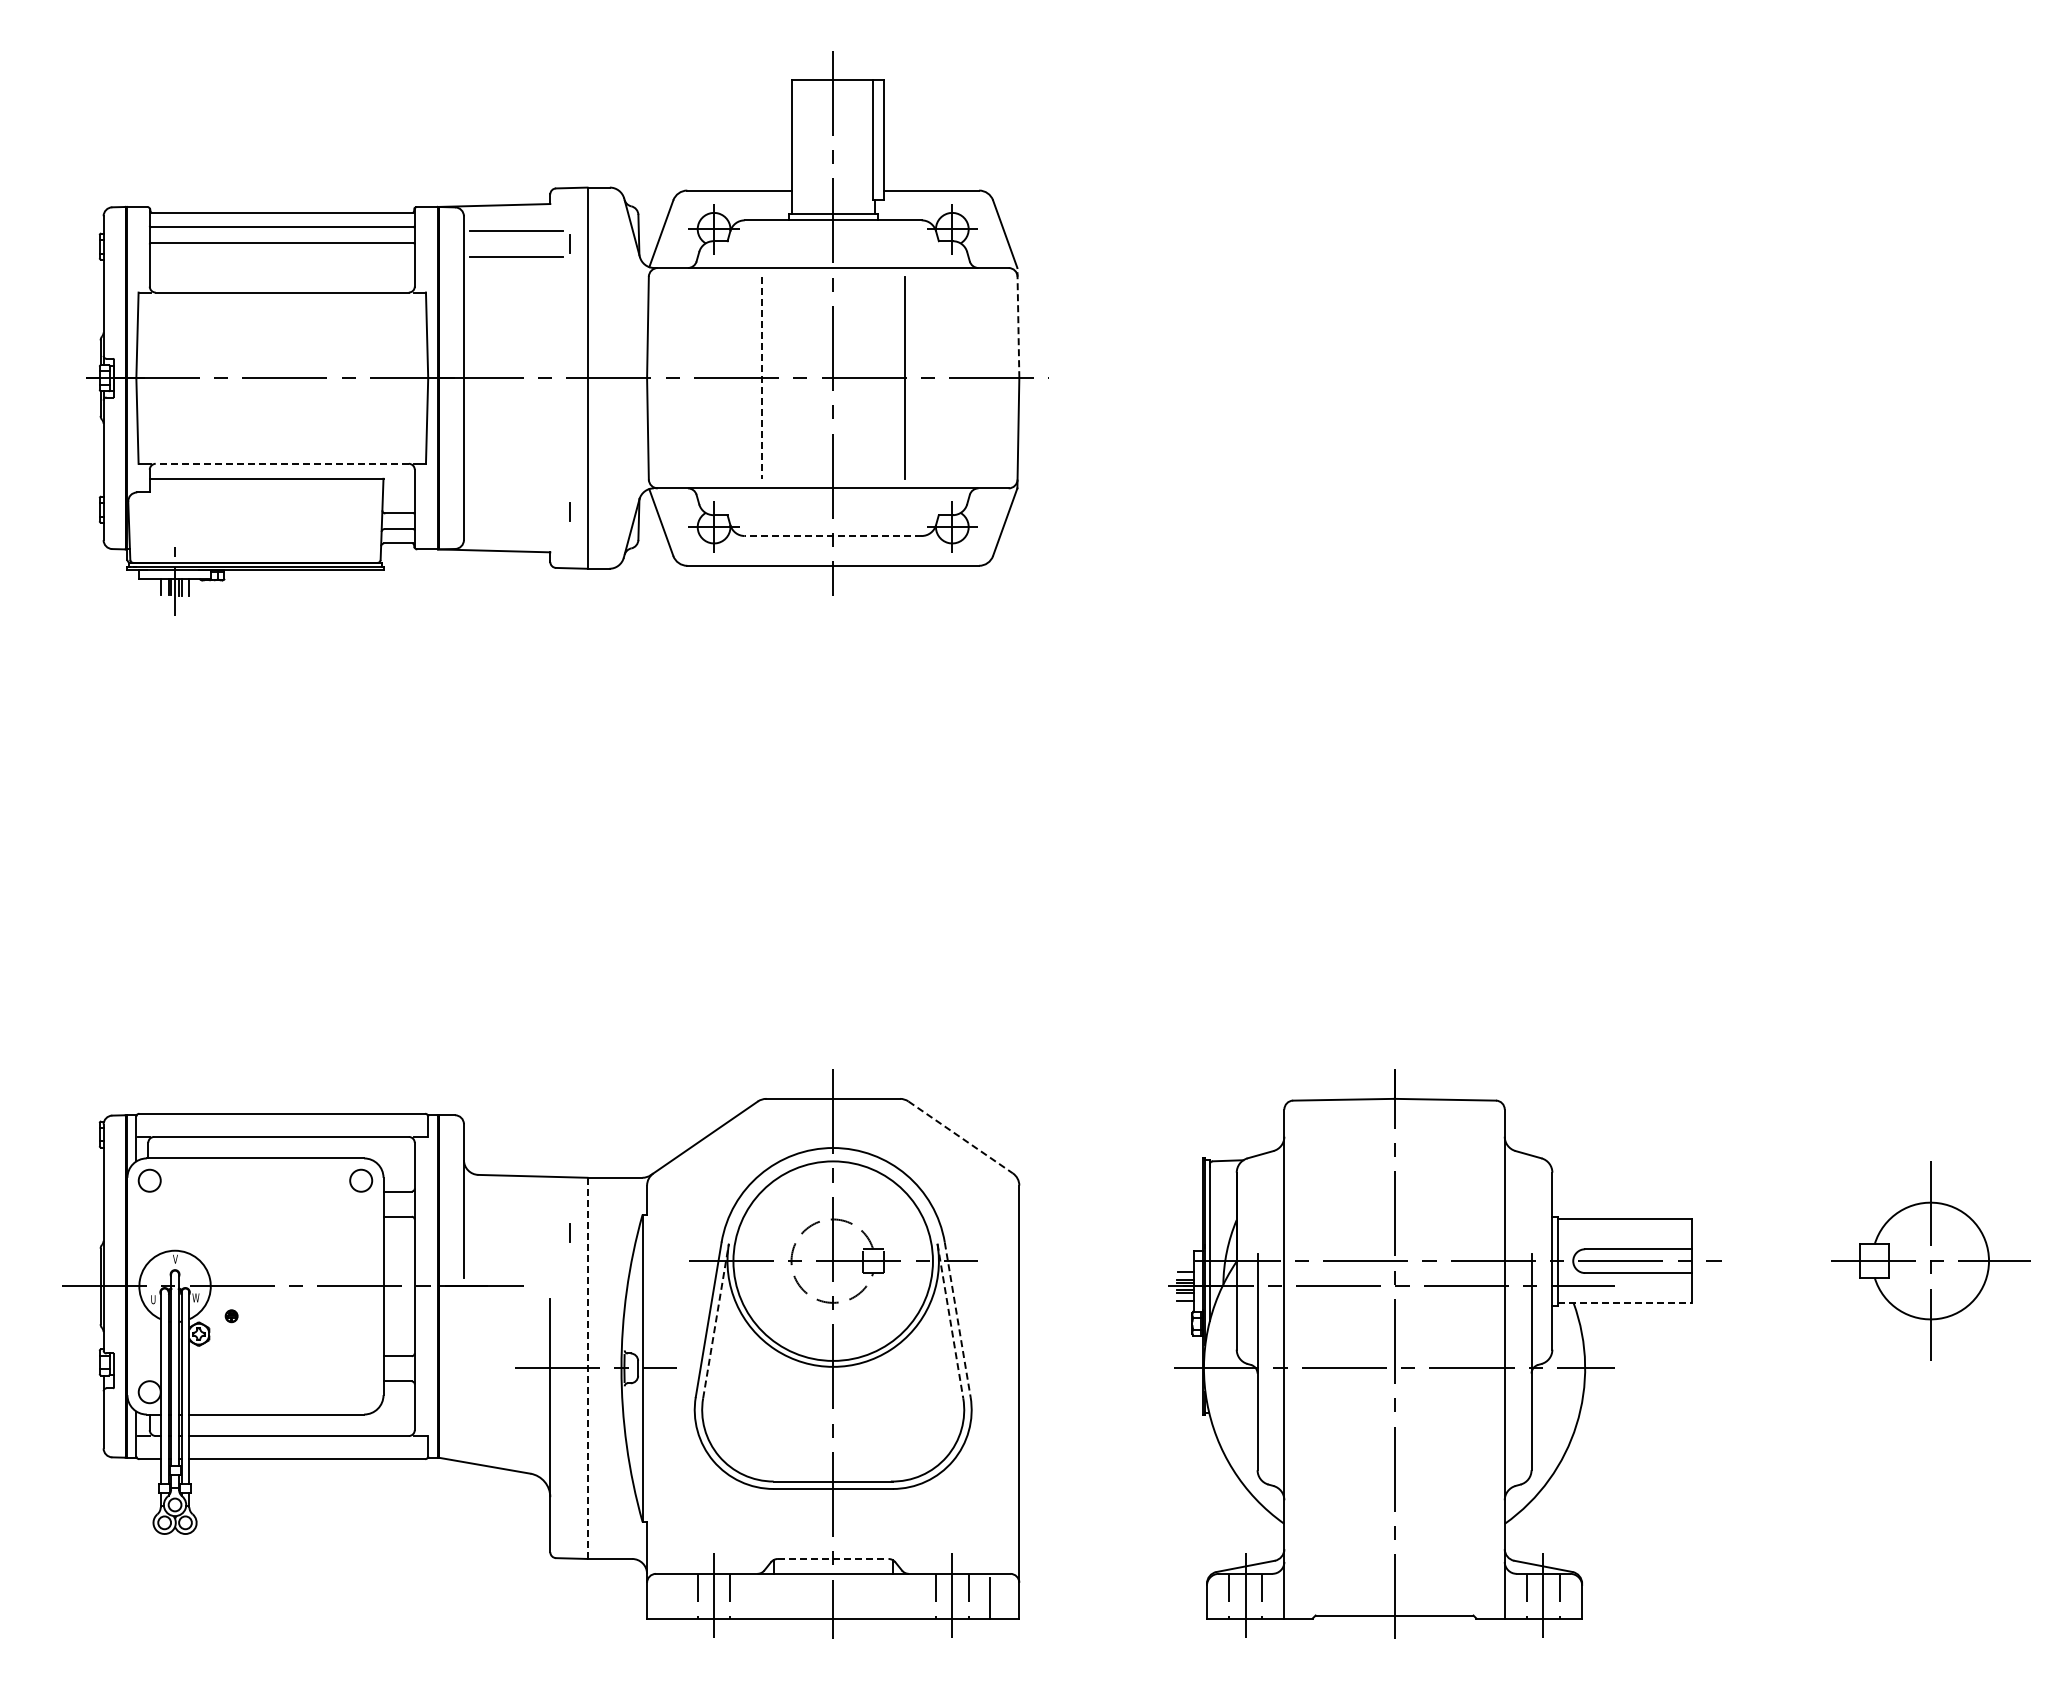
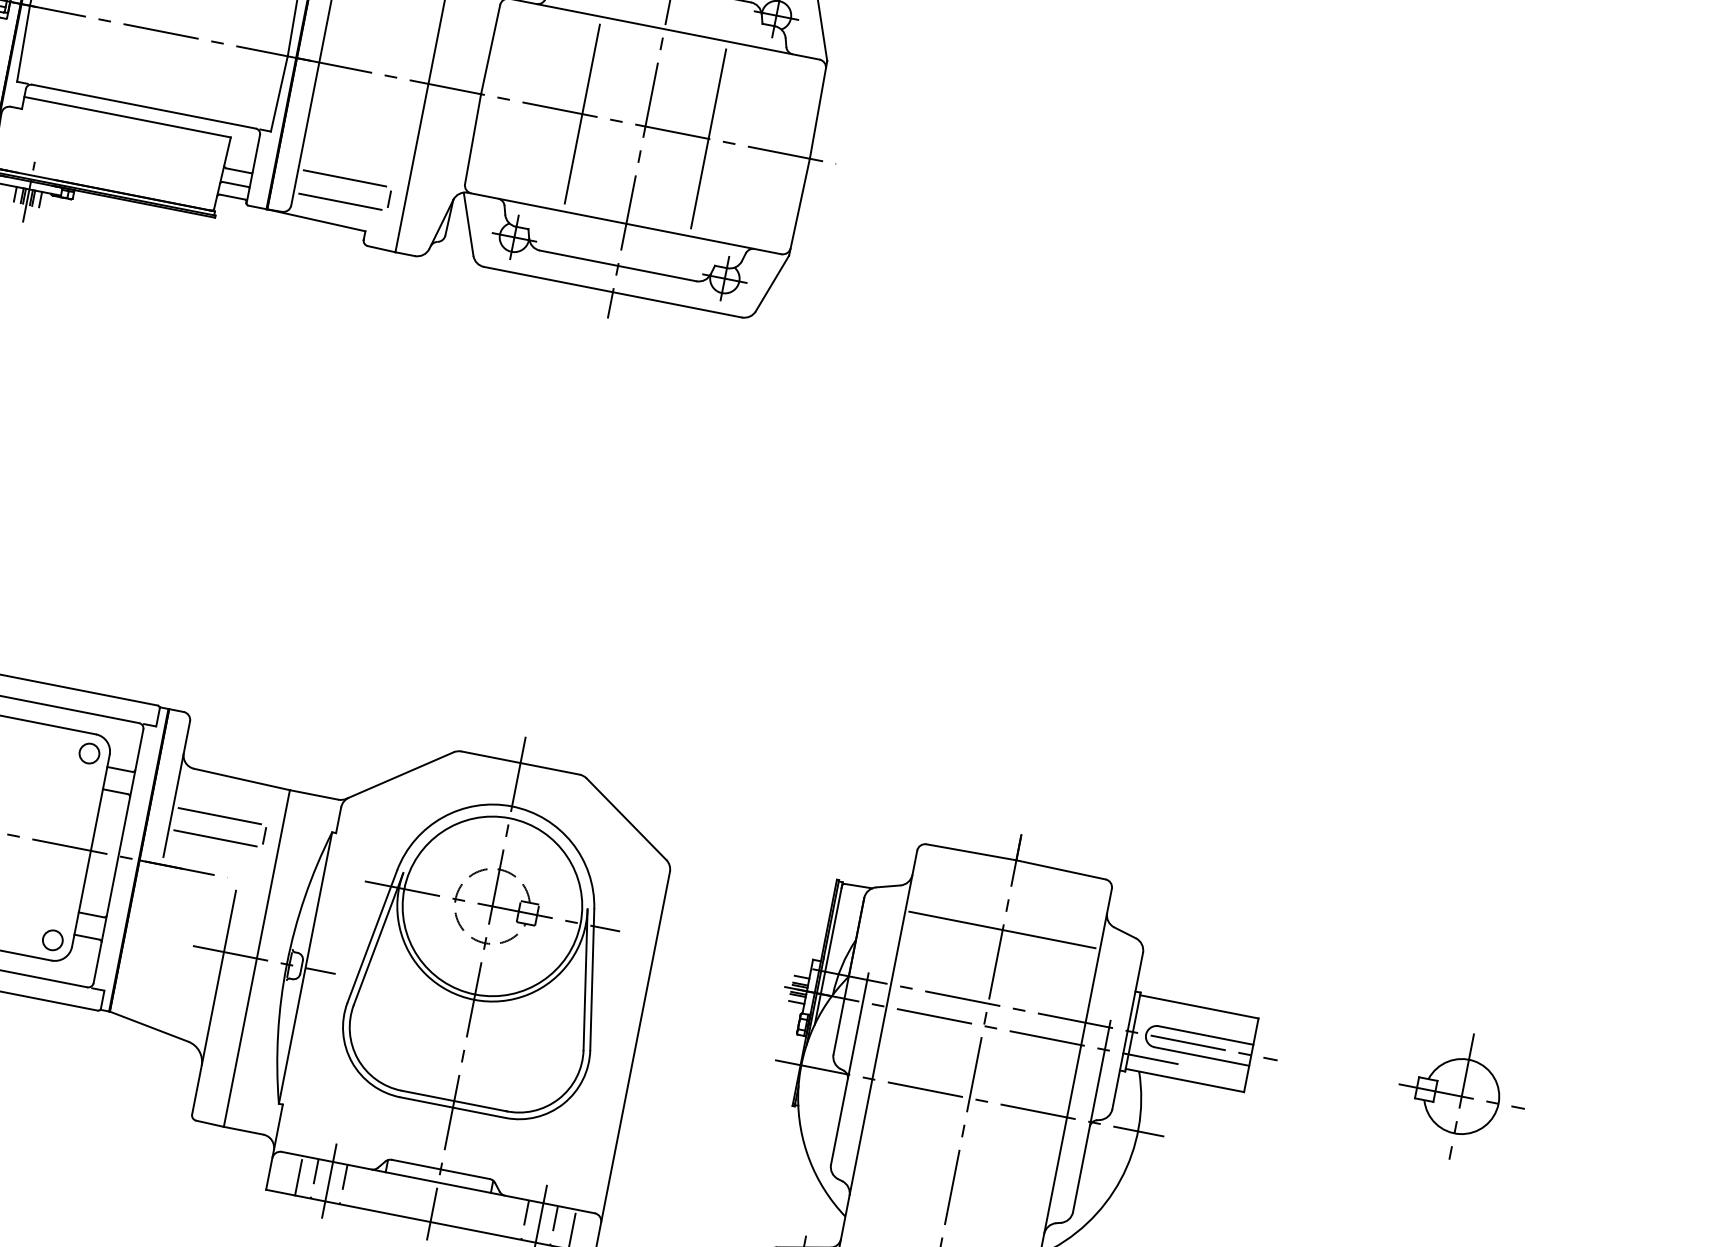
line: (1018, 322) -> (818, 109), dashed -> solid
line: (761, 378) -> (582, 114), dashed -> solid
line: (282, 463) -> (144, 106), dashed -> solid
line: (516, 499) -> (344, 178), added
line: (516, 525) -> (340, 201), added
line: (832, 536) -> (617, 266), dashed -> solid
line: (961, 1137) -> (627, 819), dashed -> solid
line: (1393, 1177) -> (1001, 929), added
line: (516, 1221) -> (219, 816), added
line: (516, 1246) -> (215, 838), added
part: (1930, 1261) -> (1461, 1096), size x0.71
line: (1625, 1302) -> (1185, 1080), dashed -> solid
line: (716, 1320) -> (379, 938), dashed -> solid
line: (957, 1320) -> (591, 980), dashed -> solid
line: (950, 1321) -> (585, 980), dashed -> solid
line: (587, 1368) -> (256, 958), dashed -> solid
circle: (361, 1392) -> (53, 940), added
line: (833, 1558) -> (441, 1169), dashed -> solid
line: (679, 1598) -> (298, 1177), added

